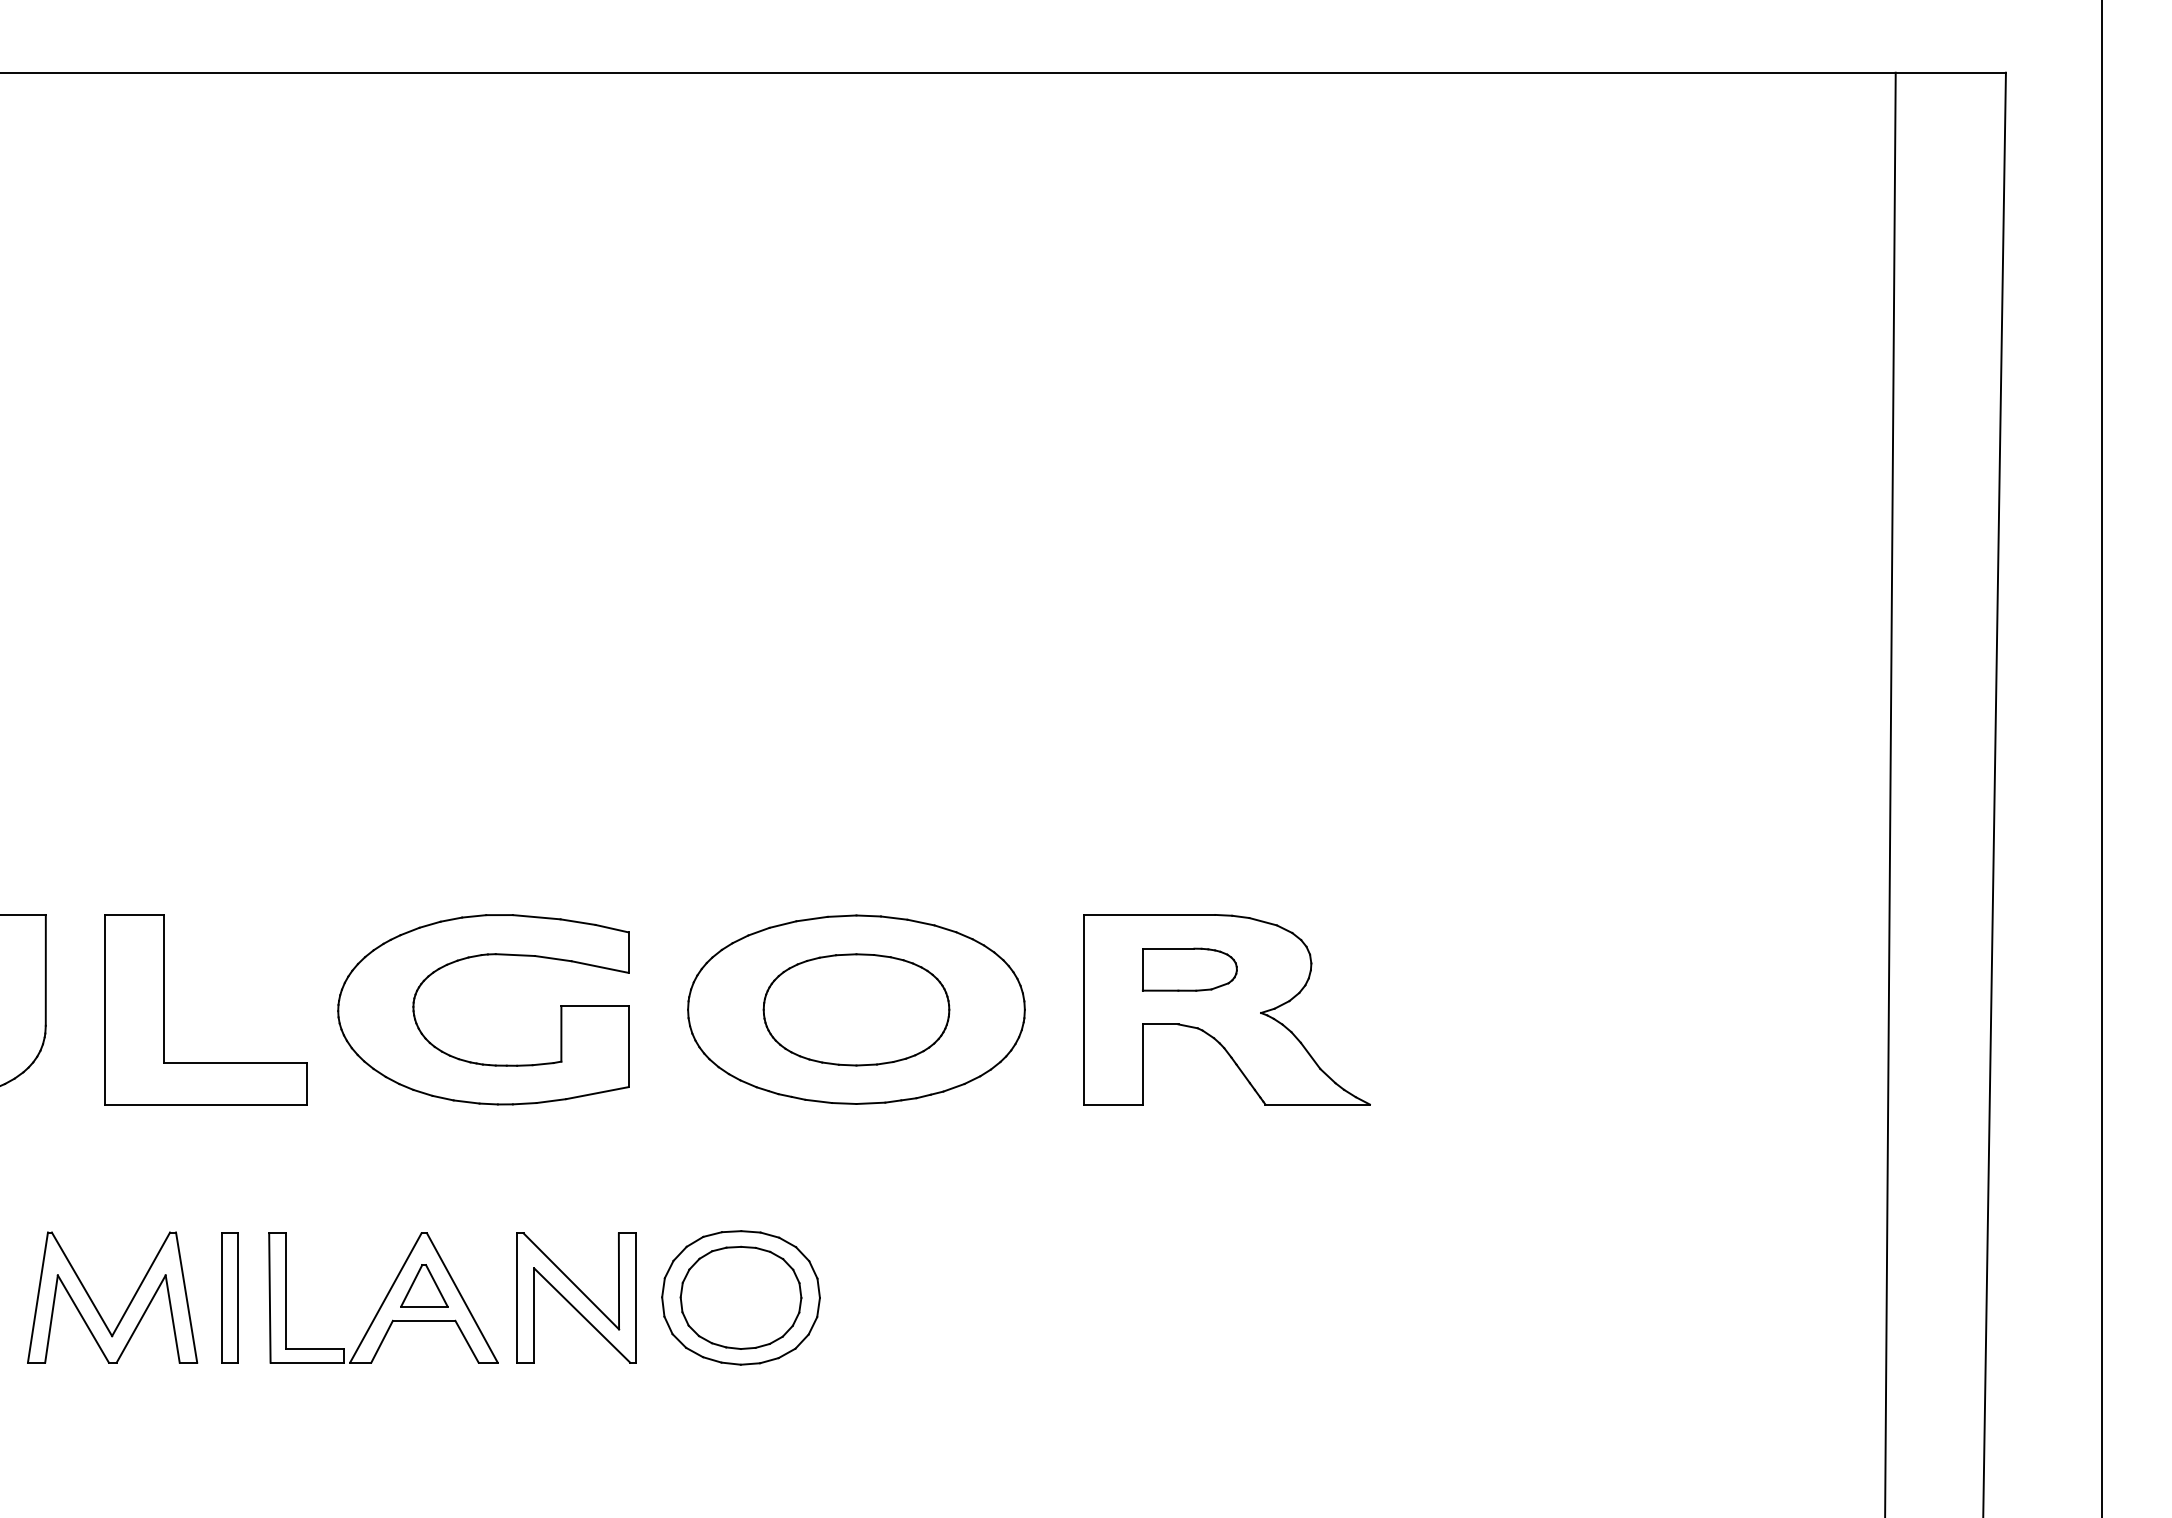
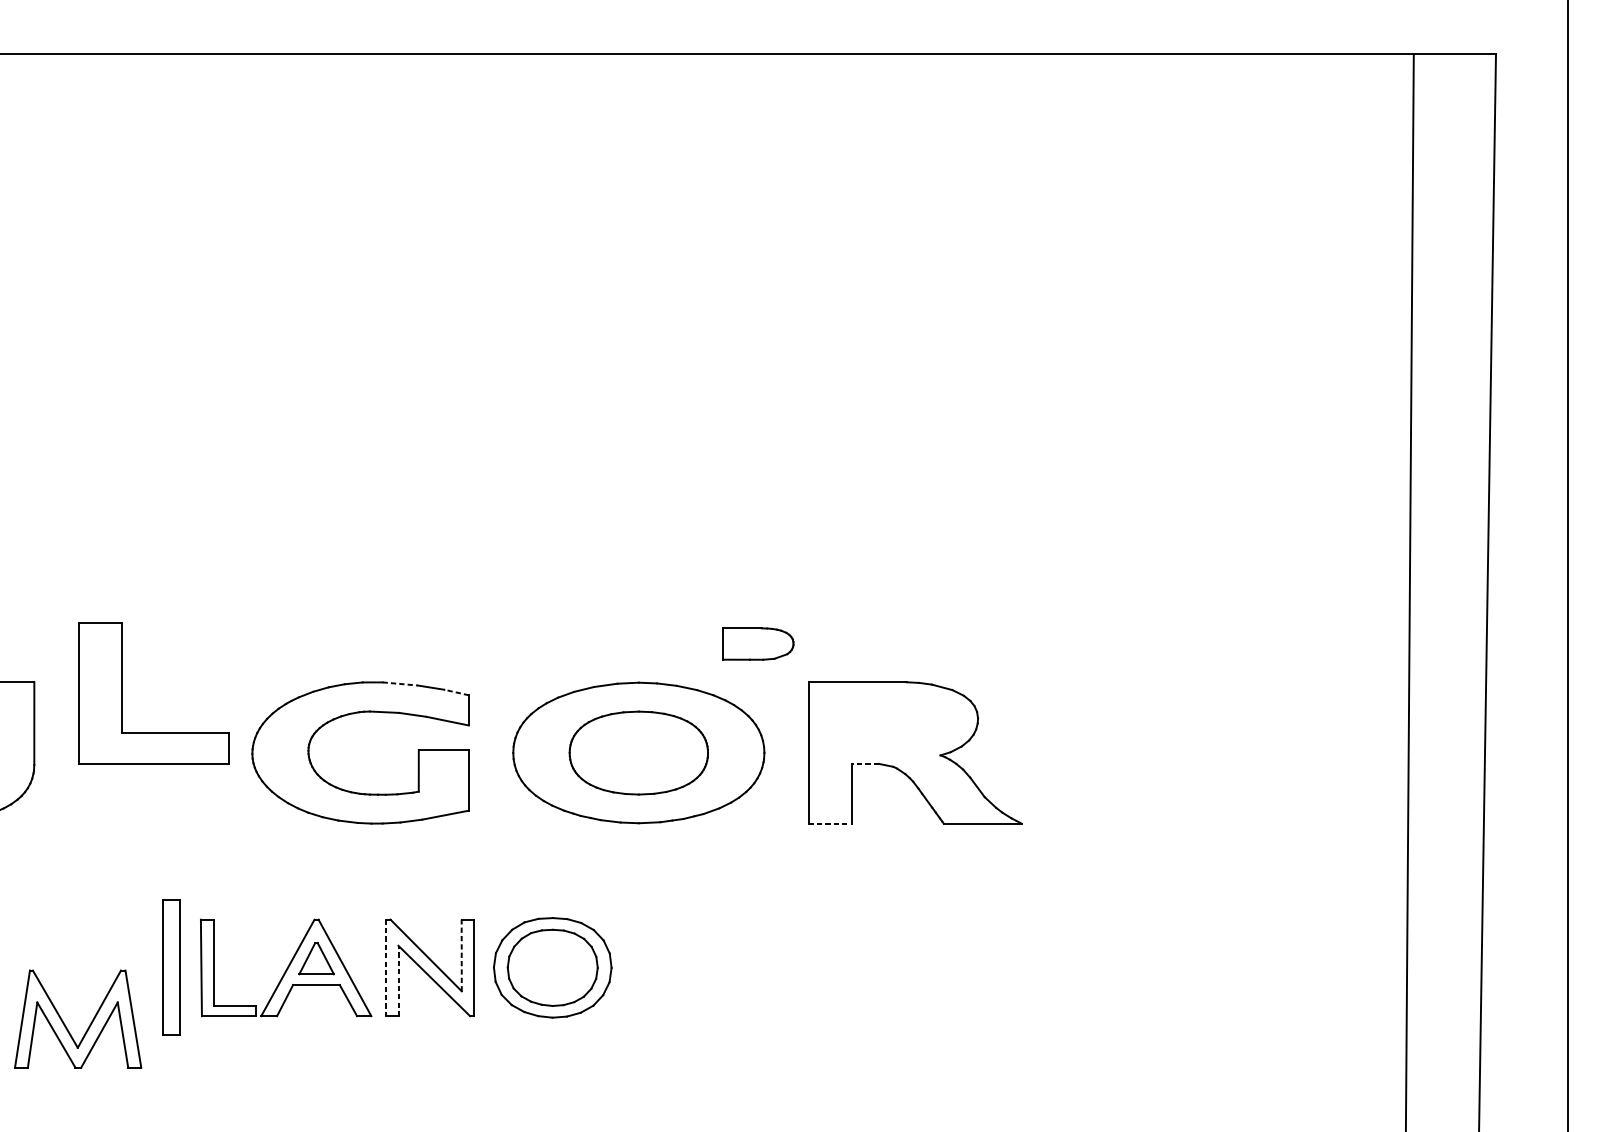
line: (536, 917) -> (400, 684), solid -> dashed
line: (612, 928) -> (456, 692), solid -> dashed
part: (1189, 969) -> (758, 643), moved
part: (164, 1009) -> (122, 693), moved
line: (1160, 1024) -> (865, 763), solid -> dashed
line: (1114, 1104) -> (831, 823), solid -> dashed
line: (618, 1280) -> (461, 954), solid -> dashed
part: (229, 1297) -> (171, 967), size x1.4
line: (517, 1298) -> (386, 968), solid -> dashed
part: (128, 1304) -> (90, 1024), moved
line: (534, 1315) -> (398, 980), solid -> dashed

